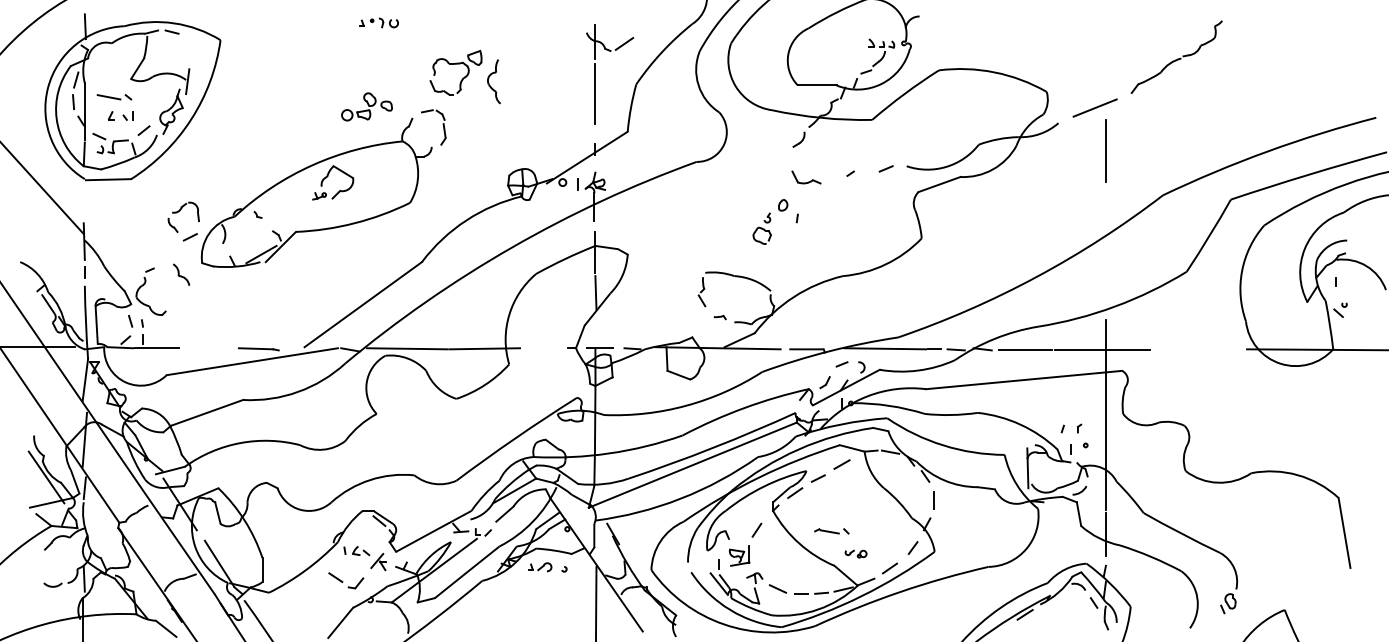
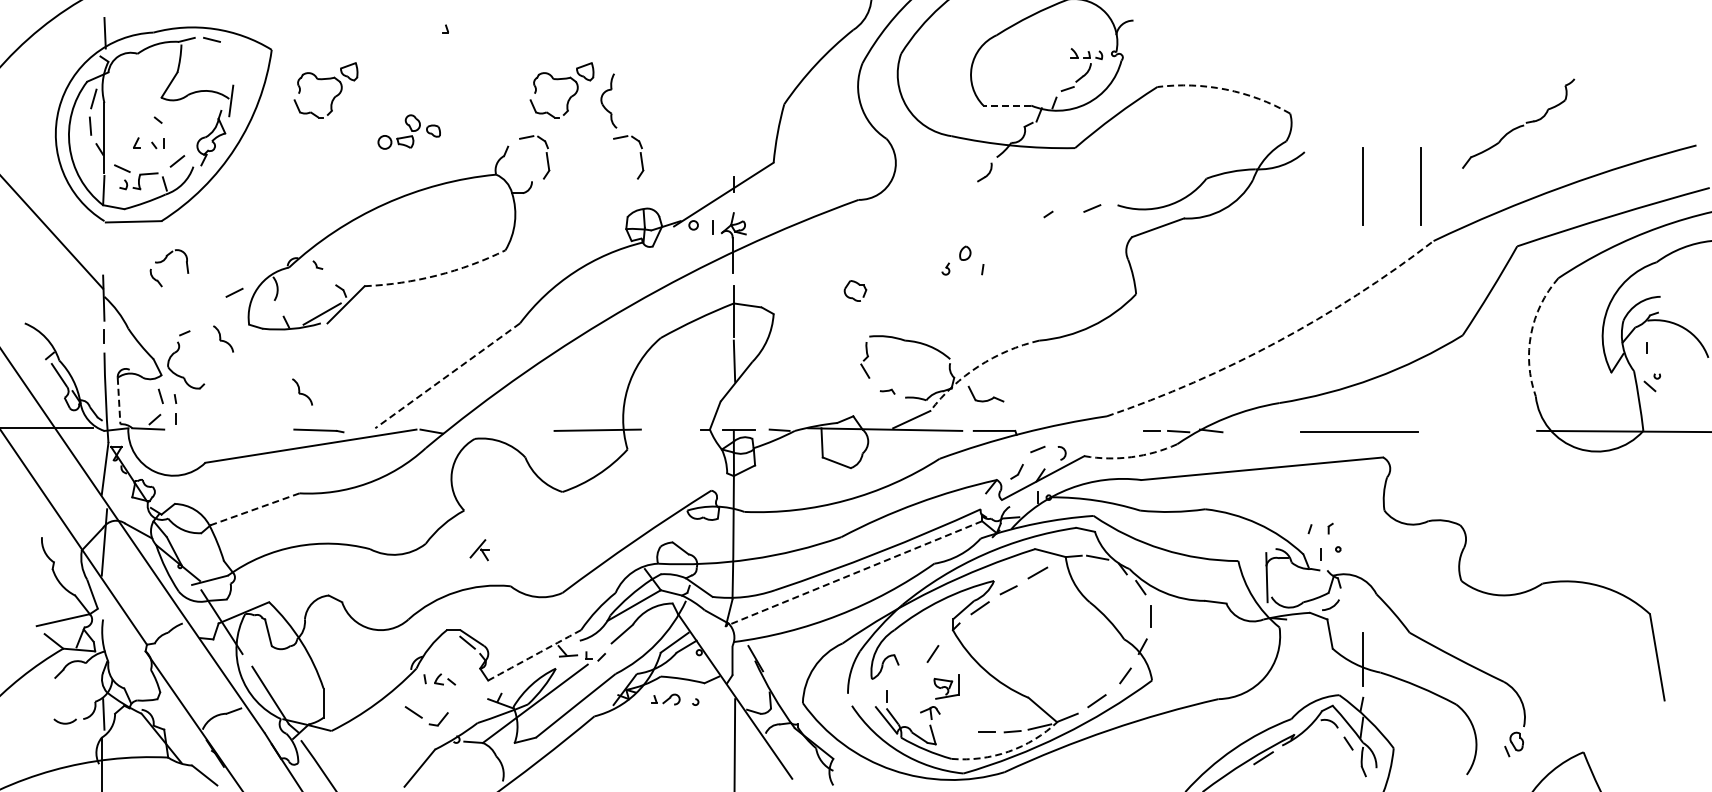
part: (384, 22) -> (473, 28), removed
part: (1176, 56) -> (1518, 123), moved
part: (261, 65) -> (322, 80), added
arc: (994, 72) -> (1225, 89), solid -> dashed
part: (595, 73) -> (734, 91), removed
line: (817, 85) -> (1007, 105), solid -> dashed
line: (109, 96) -> (134, 119), removed
part: (366, 106) -> (408, 131), moved
line: (1094, 108) -> (1349, 133), removed
part: (518, 124) -> (639, 153), added
line: (1152, 151) -> (1420, 186), added
part: (328, 177) -> (404, 218), removed
part: (807, 181) -> (987, 399), moved
part: (179, 211) -> (164, 261), moved
arc: (354, 223) -> (436, 275), solid -> dashed
part: (762, 235) -> (855, 290), moved
arc: (1242, 271) -> (1531, 334), solid -> dashed
arc: (1036, 276) -> (1277, 341), solid -> dashed
arc: (793, 297) -> (978, 366), solid -> dashed
line: (363, 305) -> (447, 376), solid -> dashed
part: (245, 317) -> (302, 391), added
line: (97, 325) -> (119, 401), solid -> dashed
line: (156, 348) -> (192, 429), removed
line: (406, 348) -> (501, 429), removed
line: (884, 348) -> (1090, 429), removed
line: (1025, 350) -> (1263, 432), removed
arc: (917, 370) -> (1131, 457), solid -> dashed
line: (206, 413) -> (254, 509), solid -> dashed
line: (1106, 414) -> (1363, 511), removed
line: (692, 464) -> (853, 573), solid -> dashed
line: (46, 477) -> (57, 588), removed
line: (84, 487) -> (104, 601), removed
part: (831, 530) -> (1024, 654), removed
arc: (433, 531) -> (534, 655), solid -> dashed
part: (855, 554) -> (1054, 683), removed
part: (739, 555) -> (946, 686), moved
part: (378, 562) -> (479, 550), moved
line: (777, 588) -> (958, 725), removed
arc: (818, 609) -> (1008, 751), solid -> dashed

